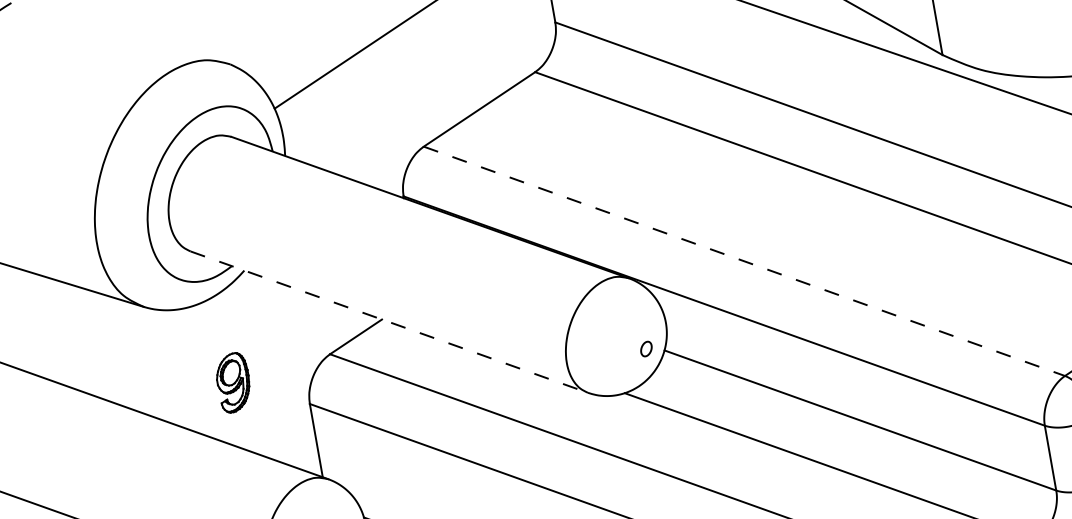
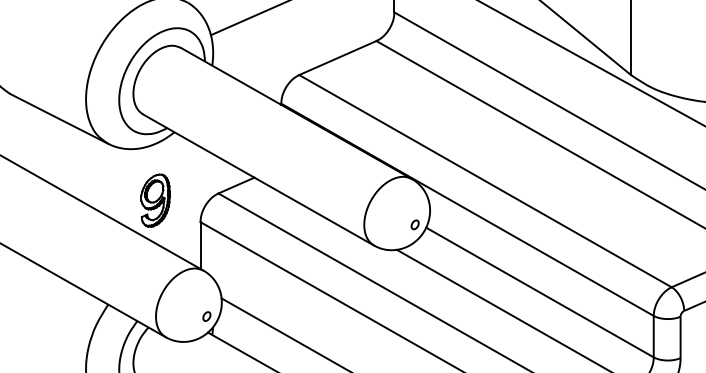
line: (744, 261) -> (485, 181), dashed -> solid
line: (389, 322) -> (258, 180), dashed -> solid
part: (233, 382) -> (155, 200), size x1.43

